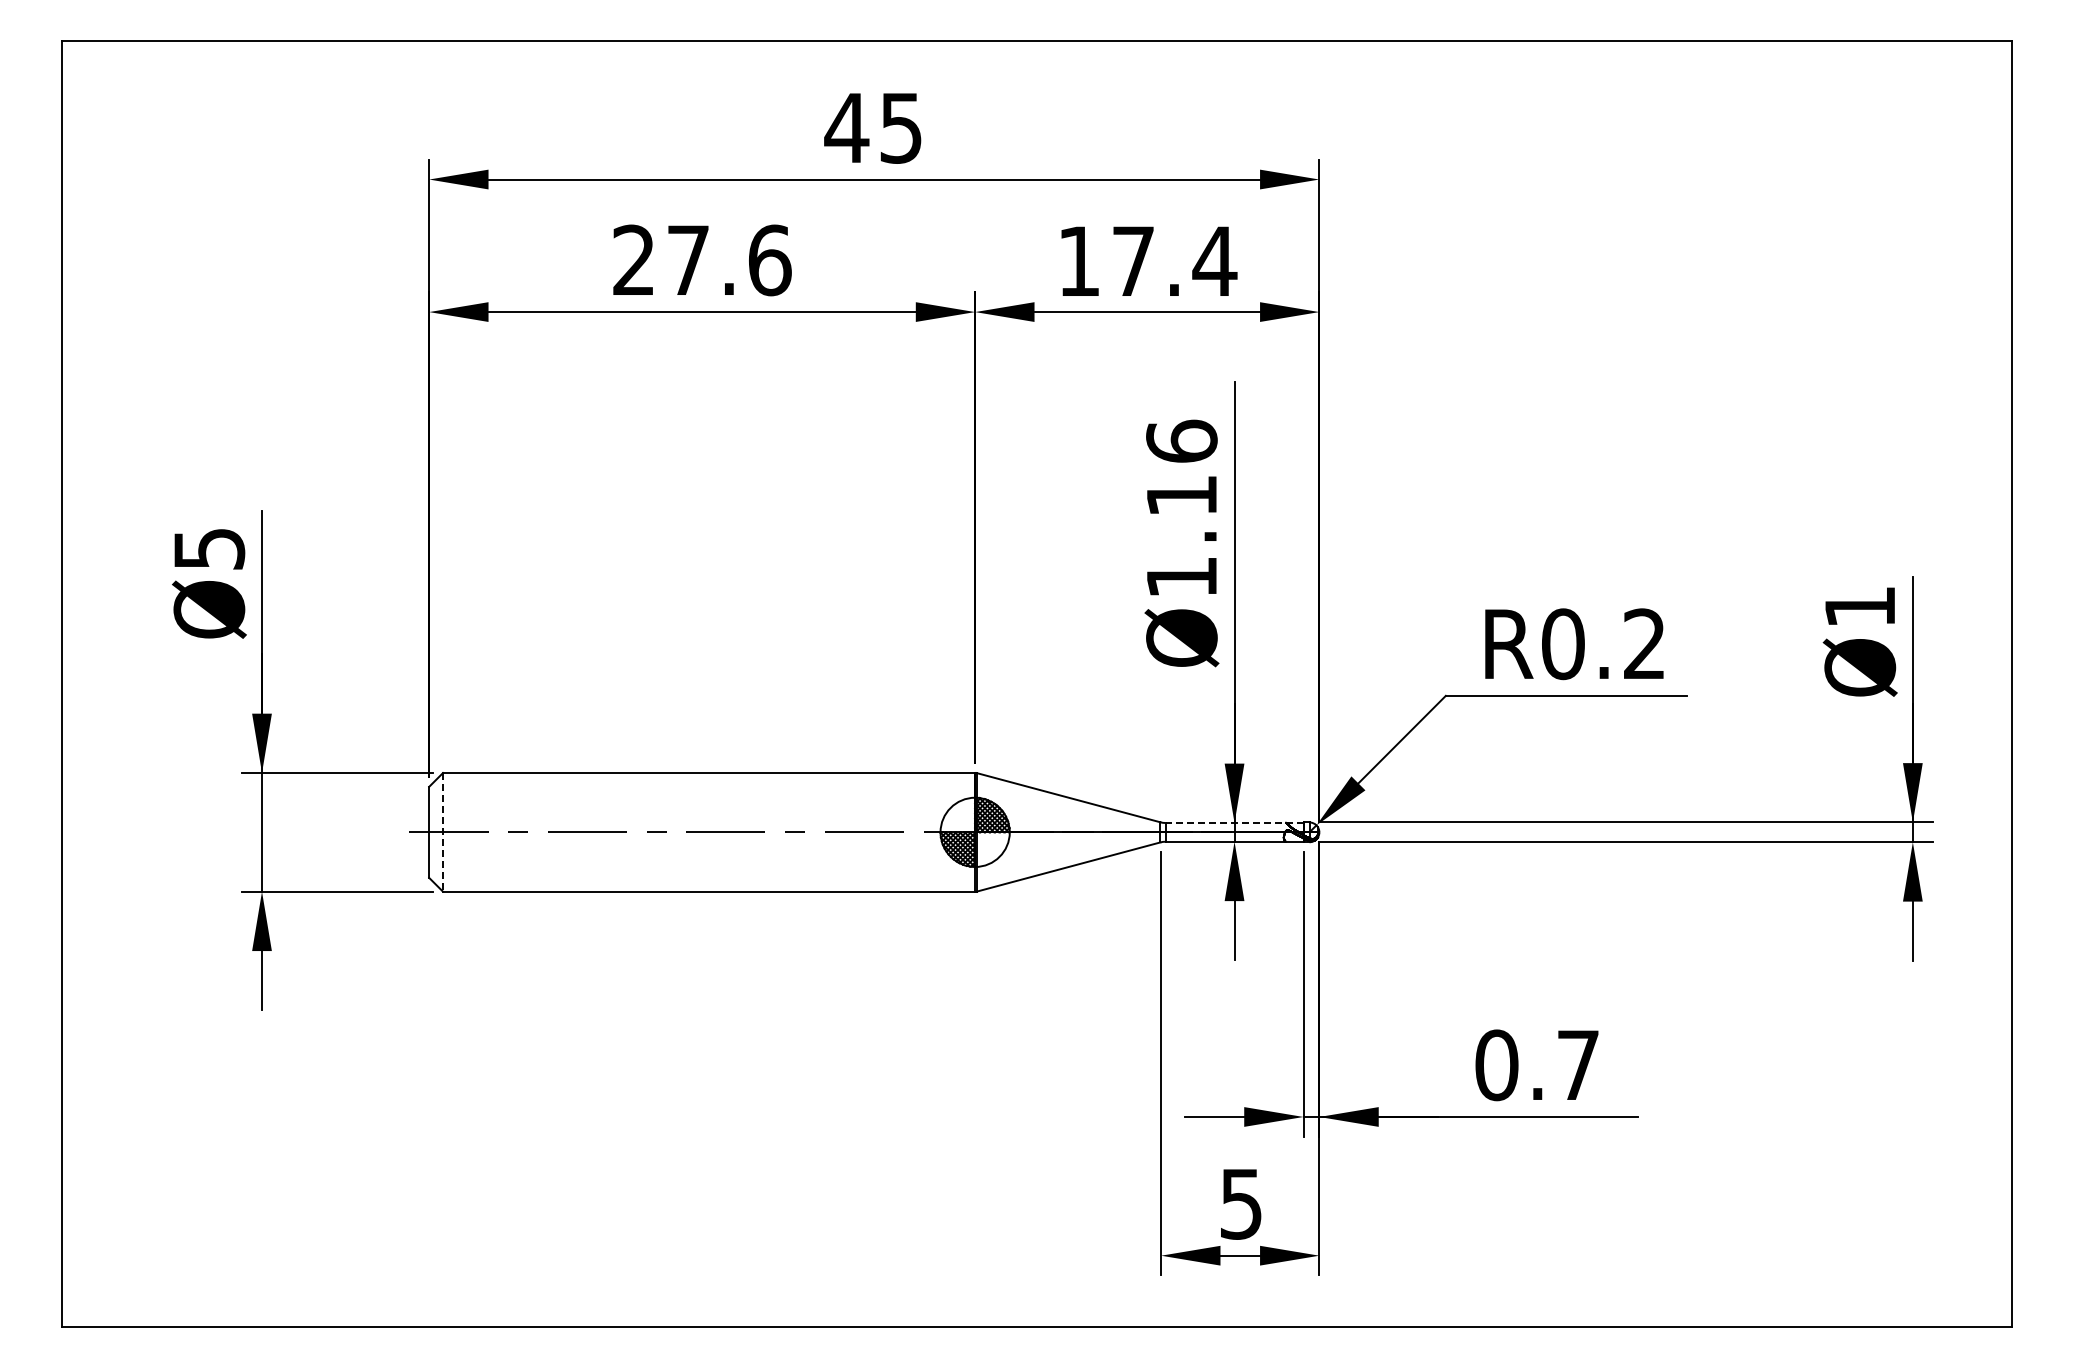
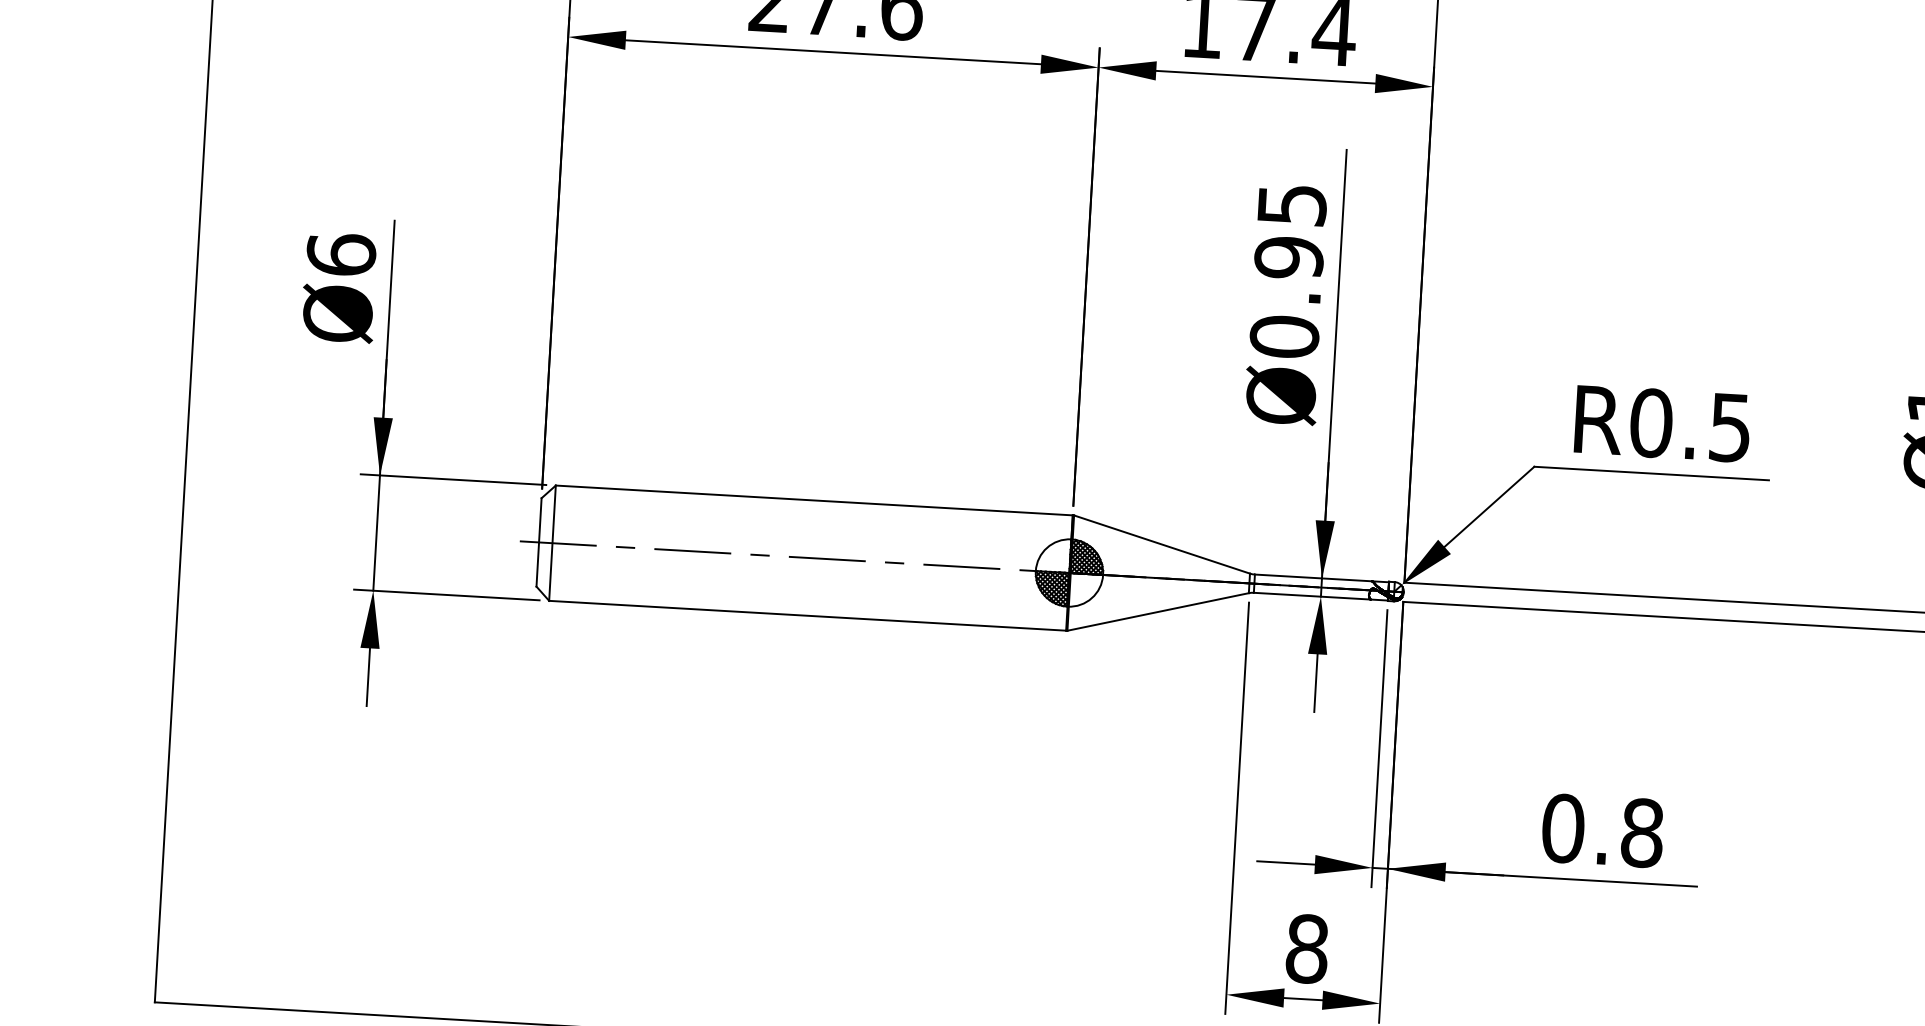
text: (1181, 508) -> (1288, 269), Ø1.16 -> Ø0.95
text: (209, 548) -> (341, 254), Ø5 -> Ø6
text: (1644, 644) -> (1730, 428), R0.2 -> R0.5
line: (1234, 822) -> (1321, 577), dashed -> solid
line: (443, 832) -> (552, 543), dashed -> solid
text: (1578, 1065) -> (1642, 833), 0.7 -> 0.8
text: (1241, 1203) -> (1307, 948), 5 -> 8

